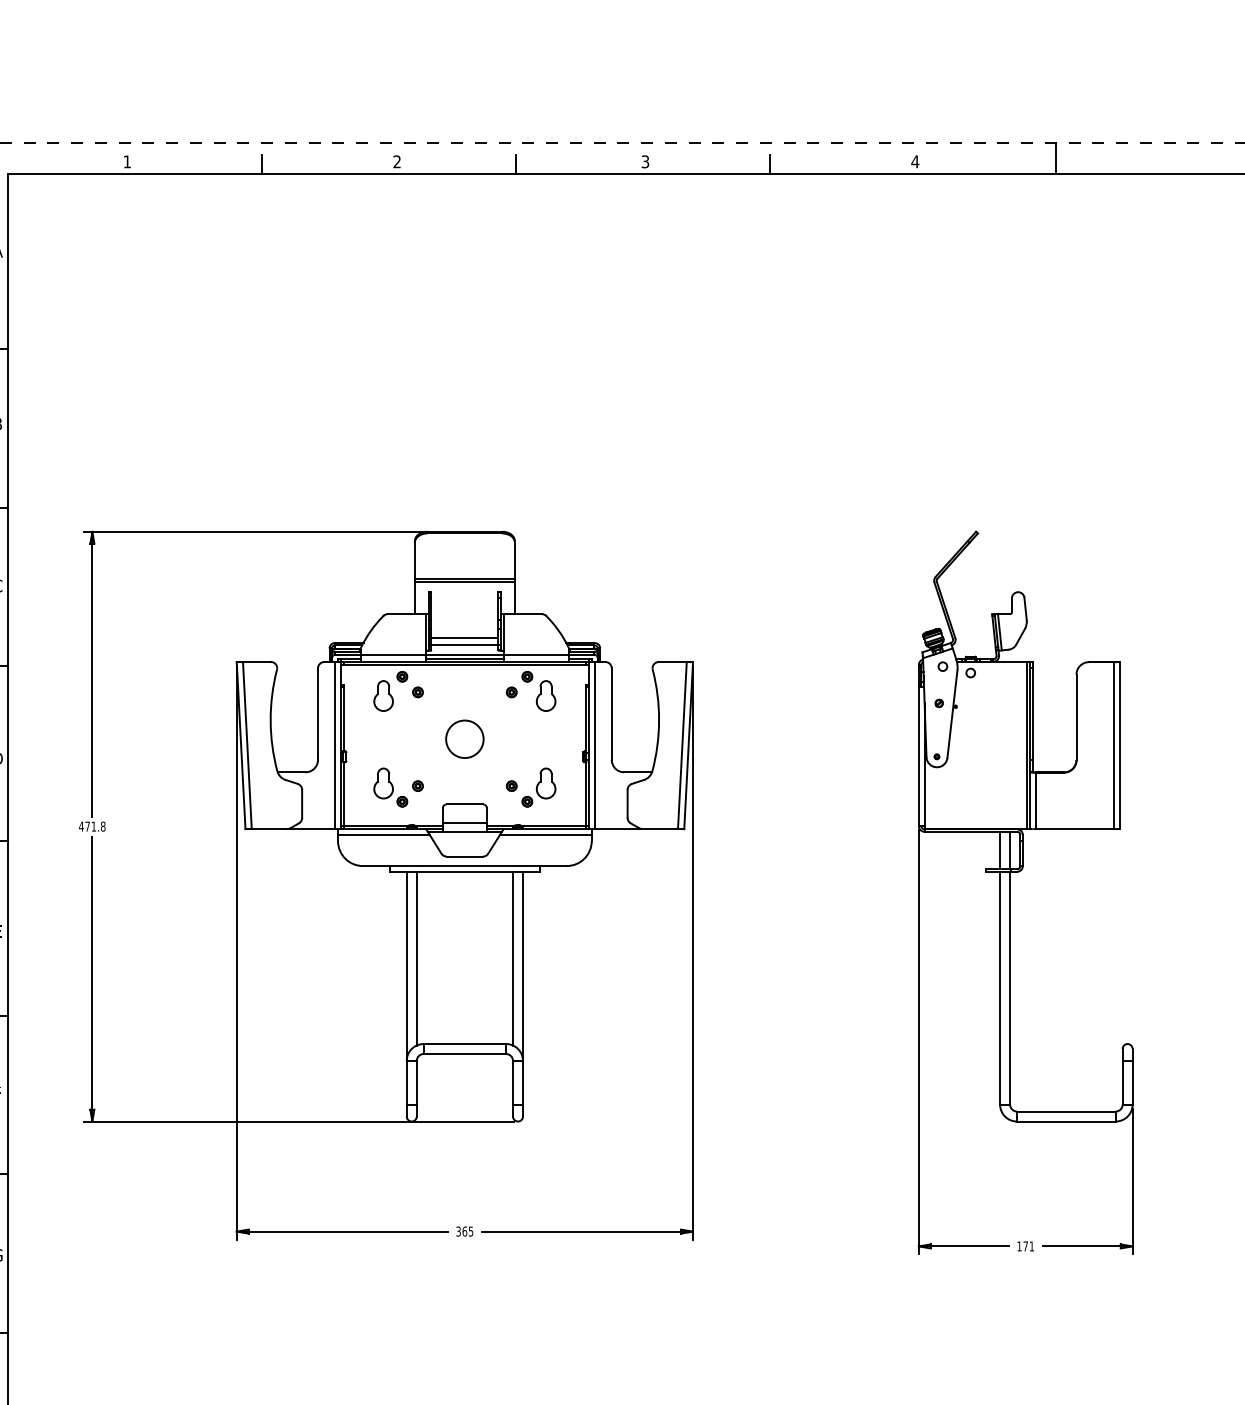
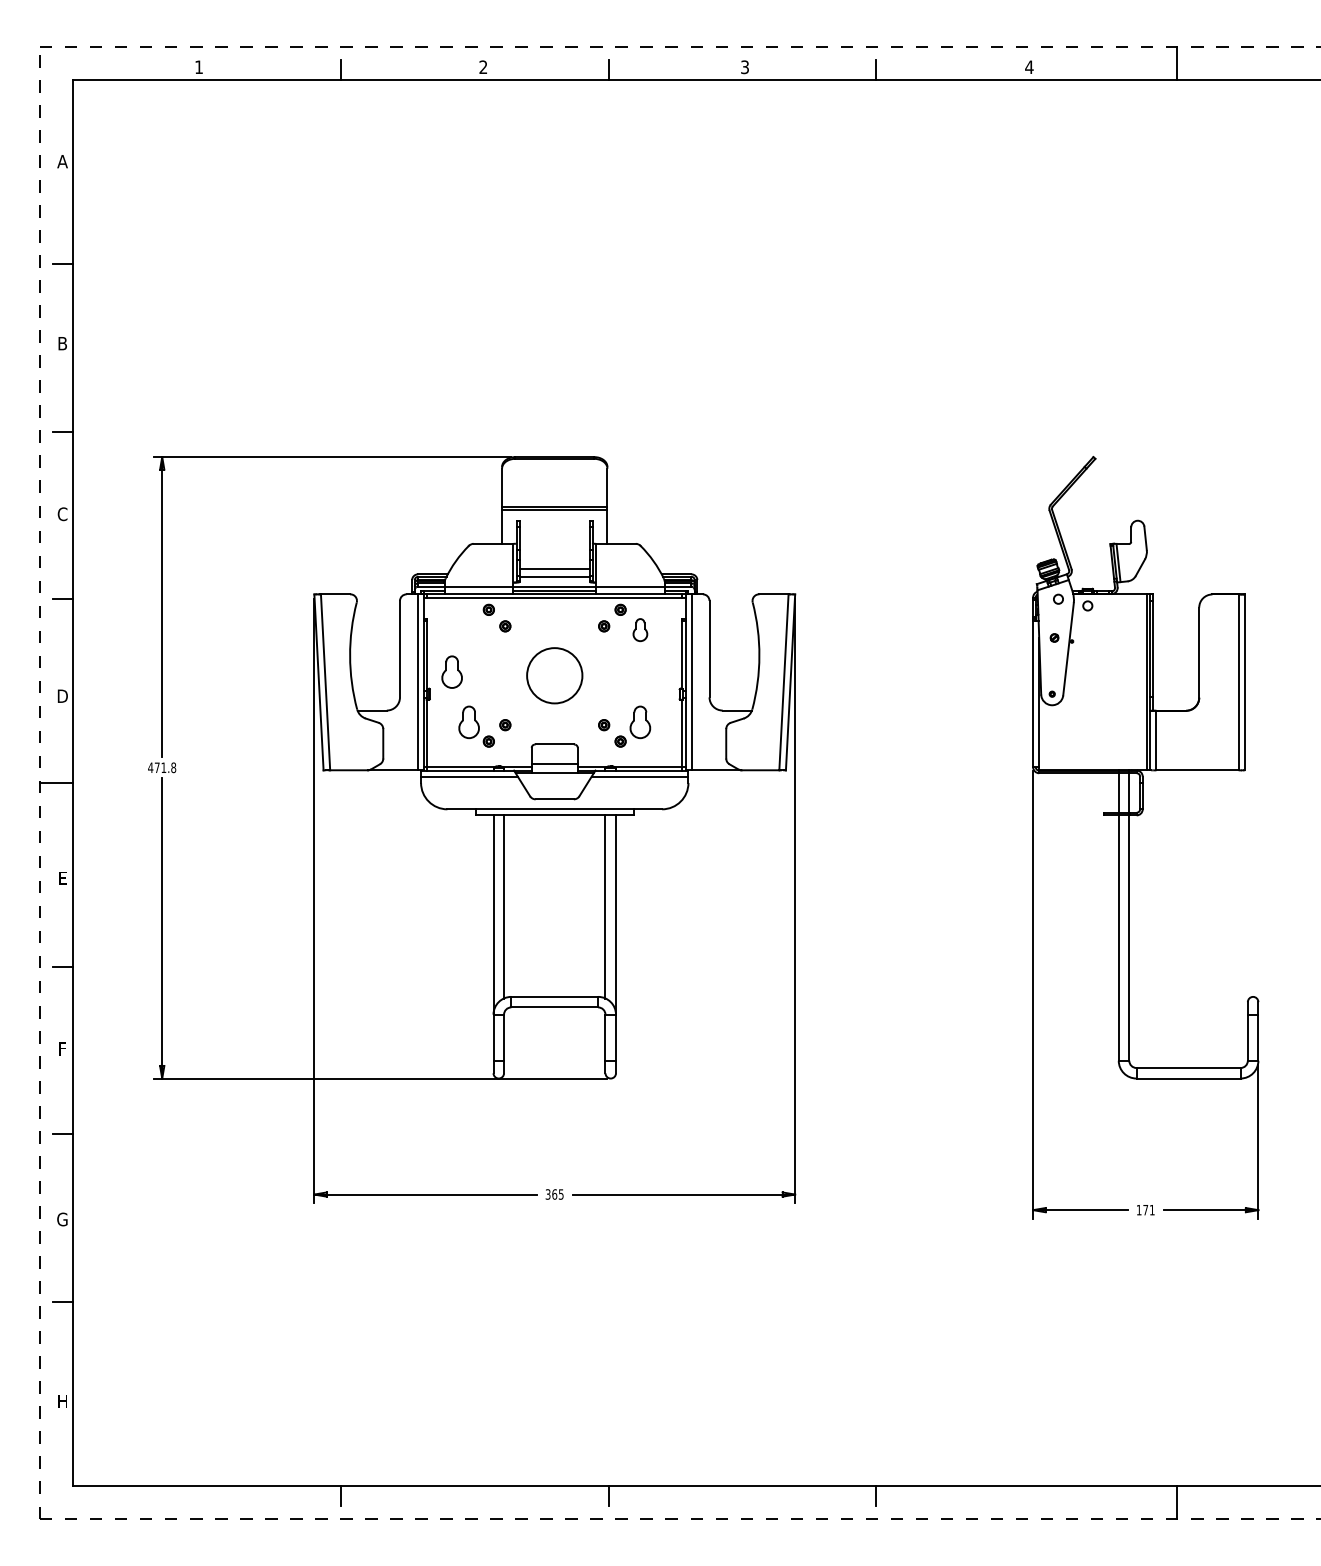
part: (383, 695) -> (451, 671), moved
part: (546, 695) -> (640, 629), size x0.7
circle: (464, 739) -> (554, 675), size x1.4

